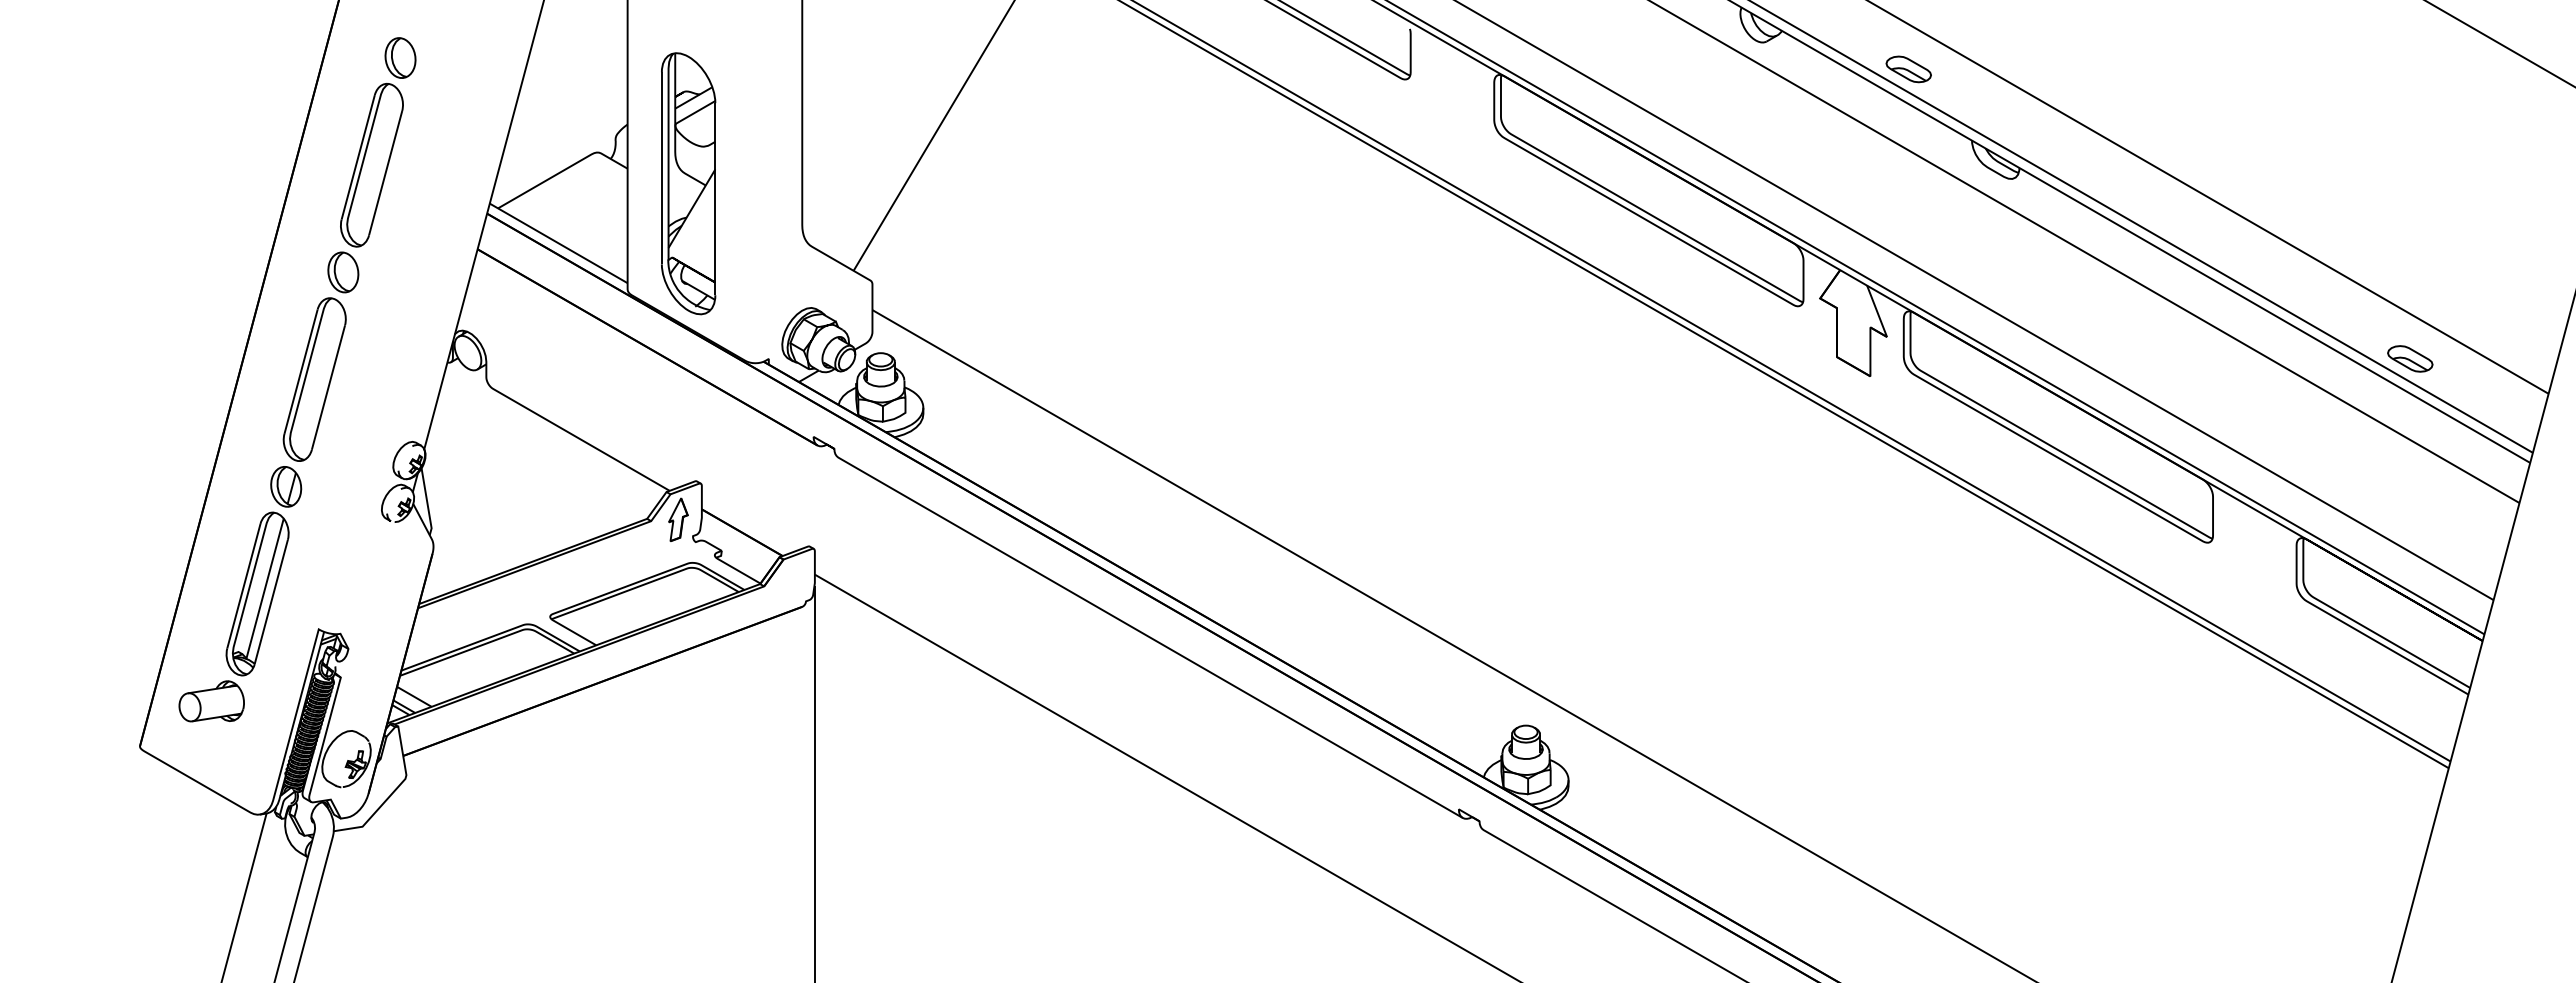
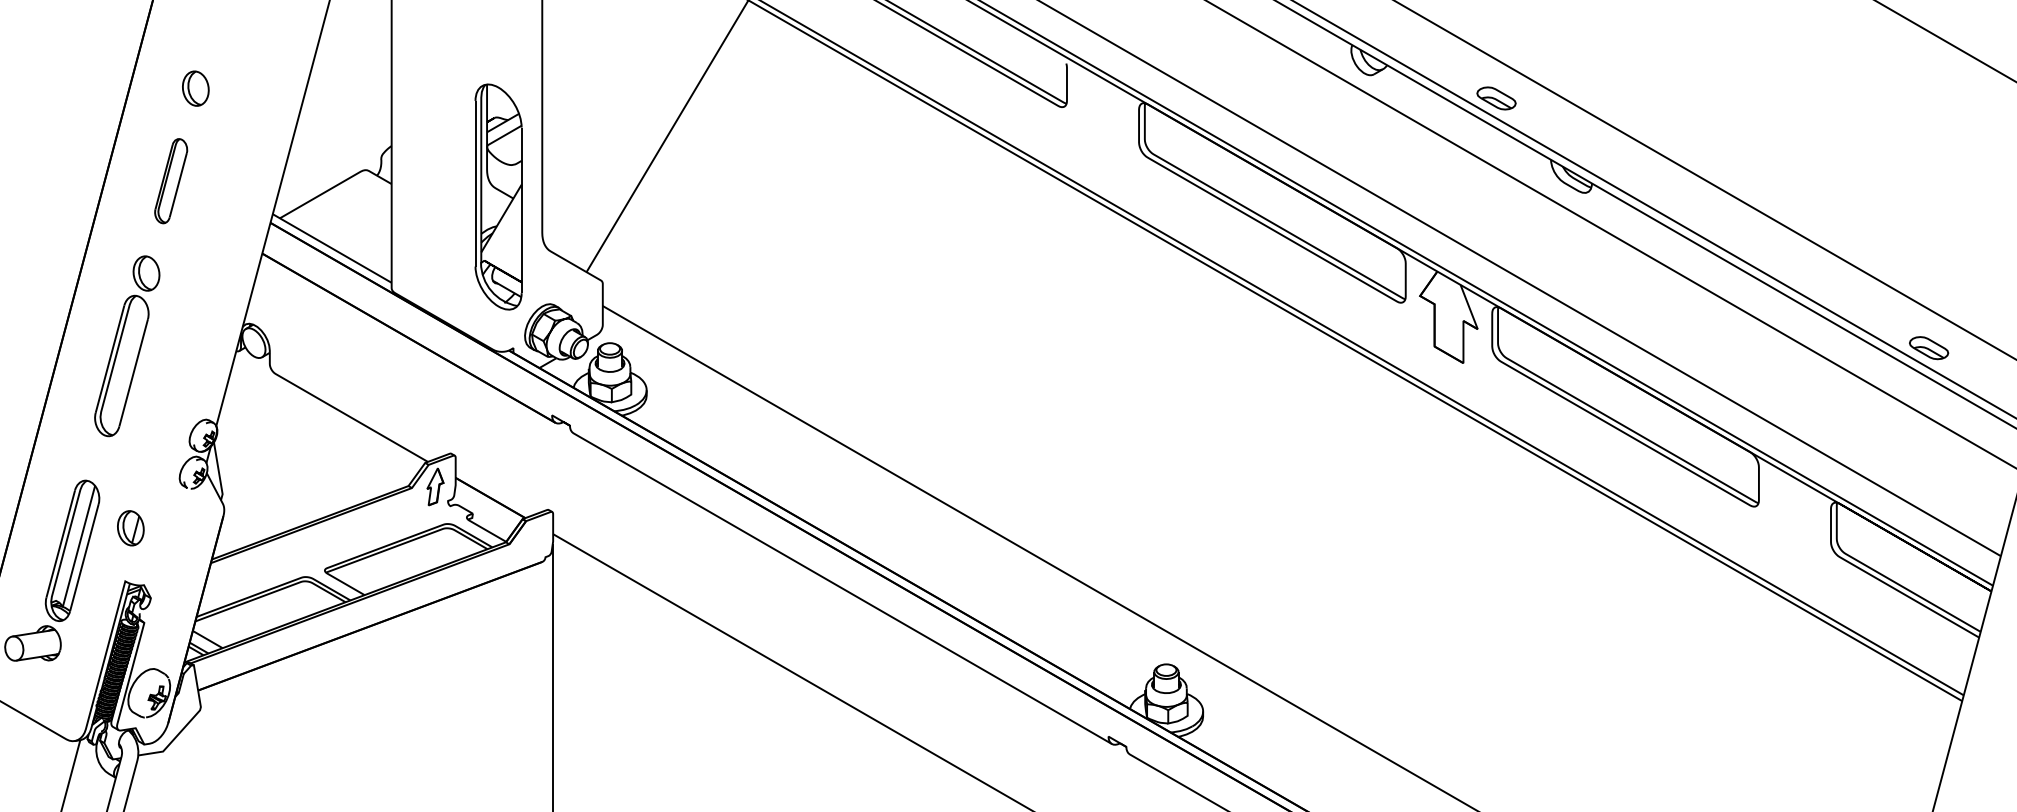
part: (371, 165) -> (170, 181), size x0.6
part: (688, 183) -> (498, 196), moved
part: (286, 486) -> (131, 528), moved

